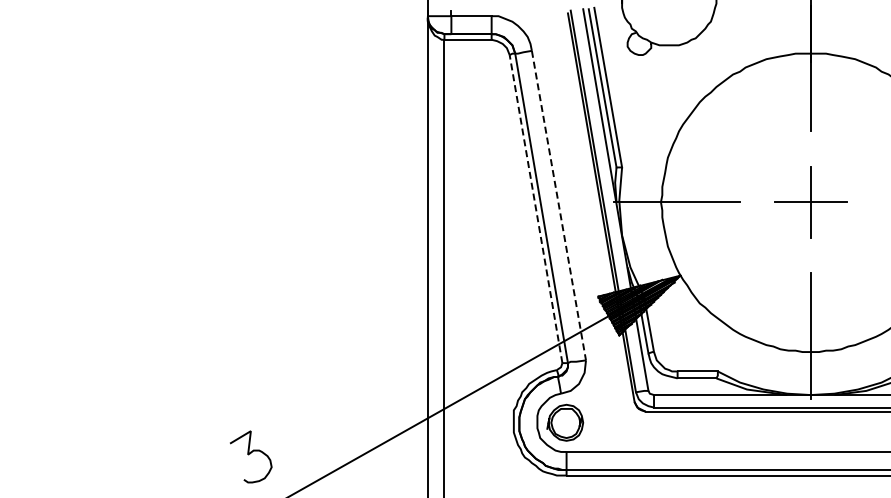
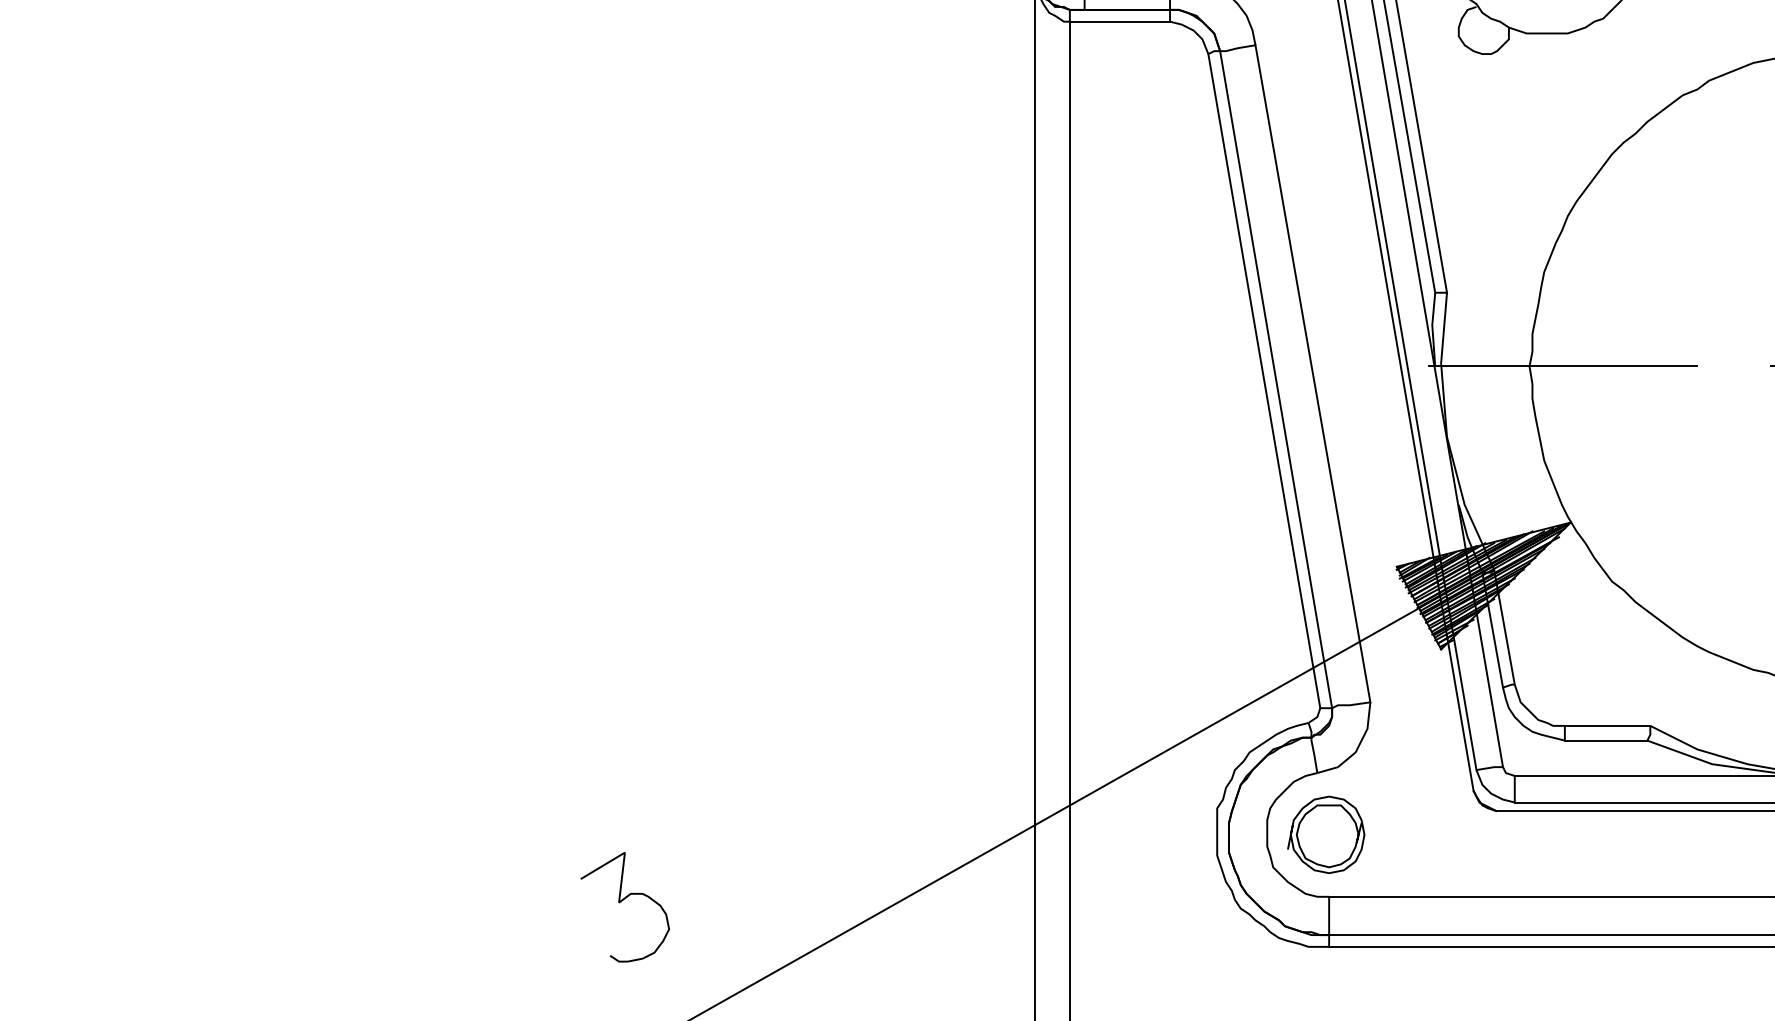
line: (559, 206) -> (1314, 375), dashed -> solid
line: (535, 208) -> (1263, 379), dashed -> solid
curve: (250, 454) -> (624, 902), moved

